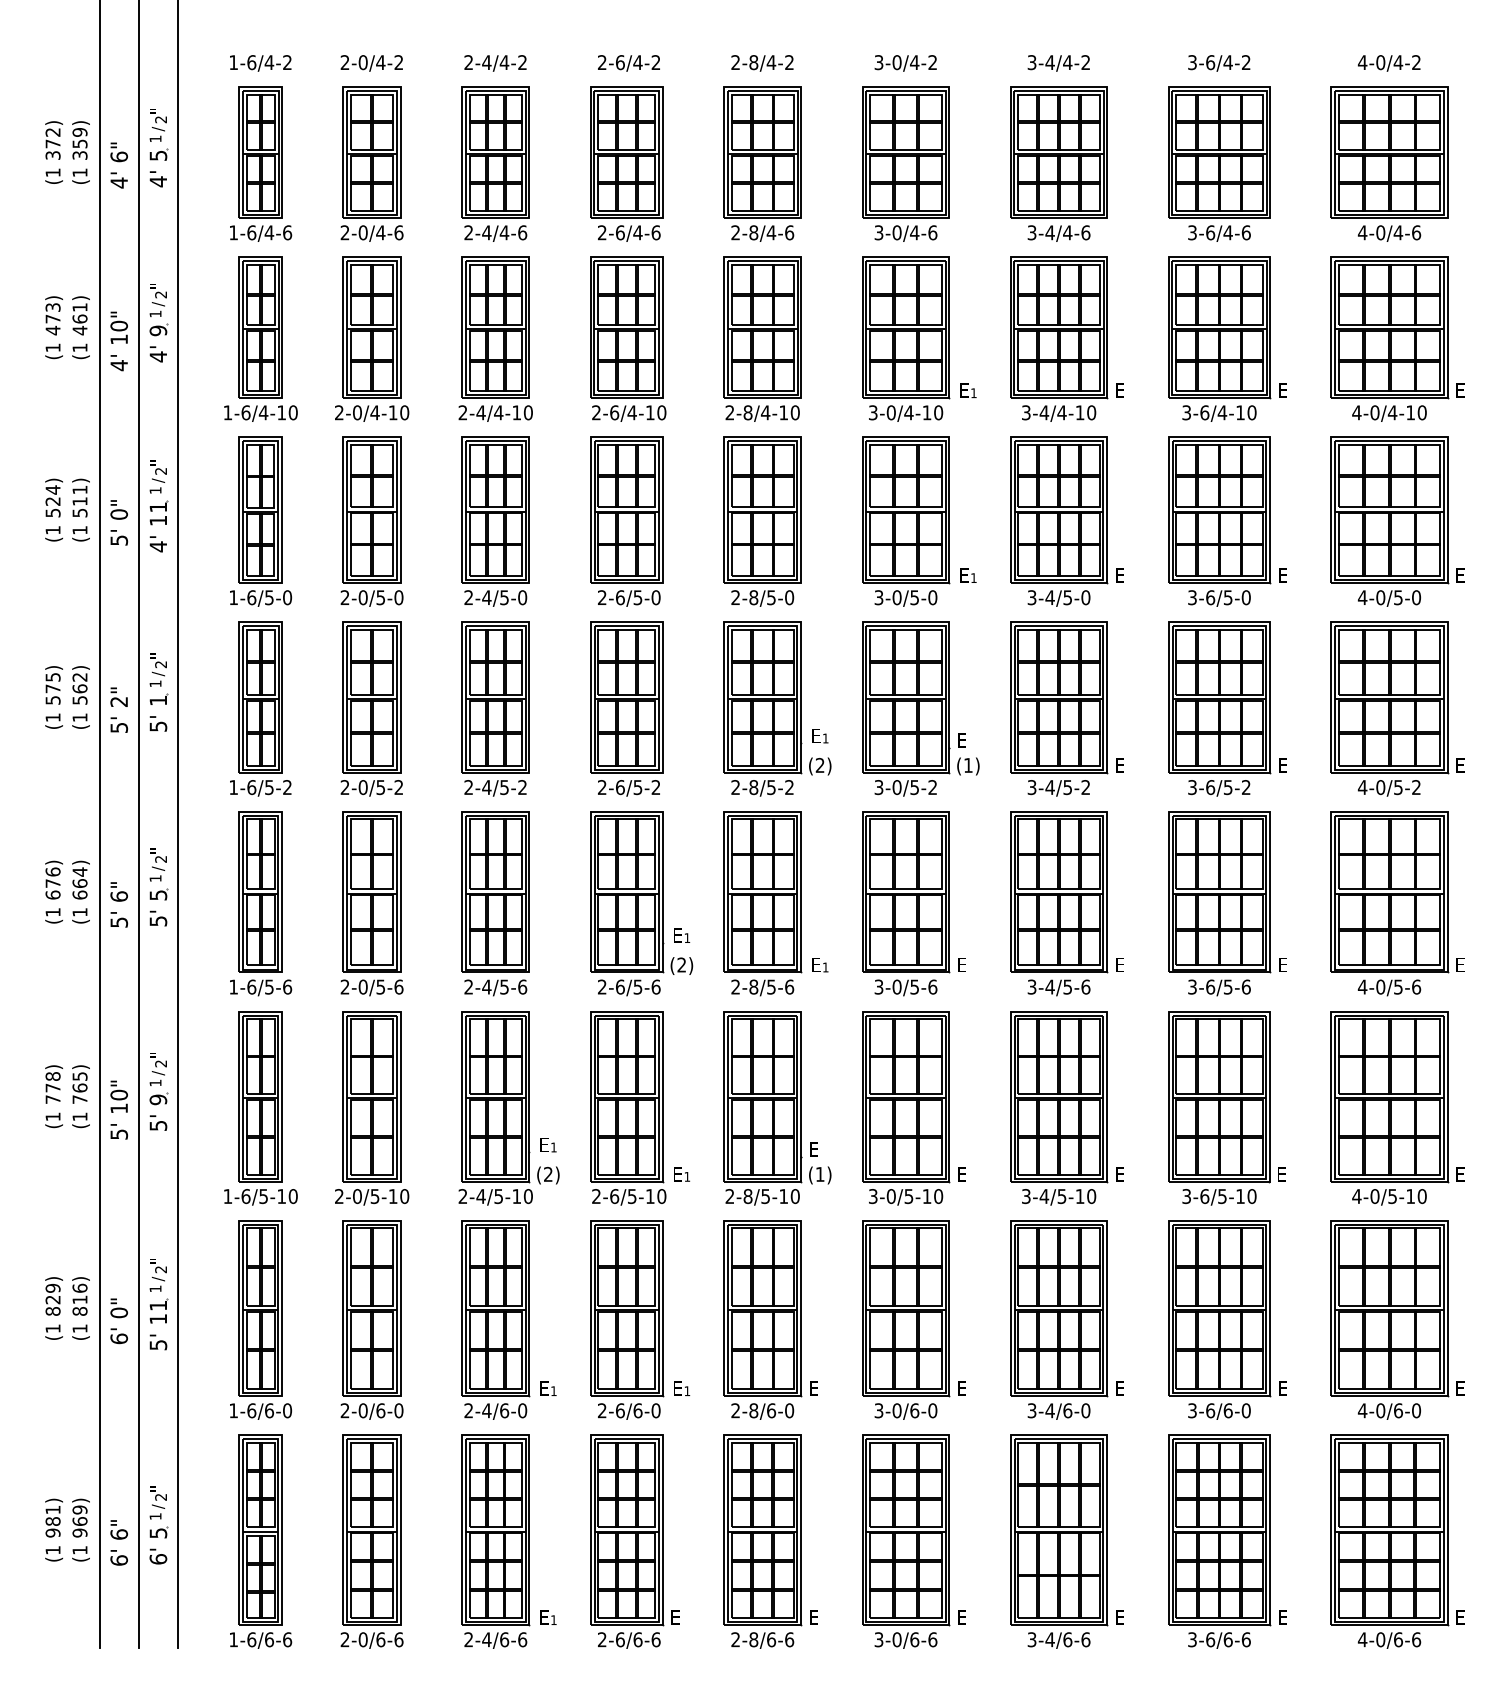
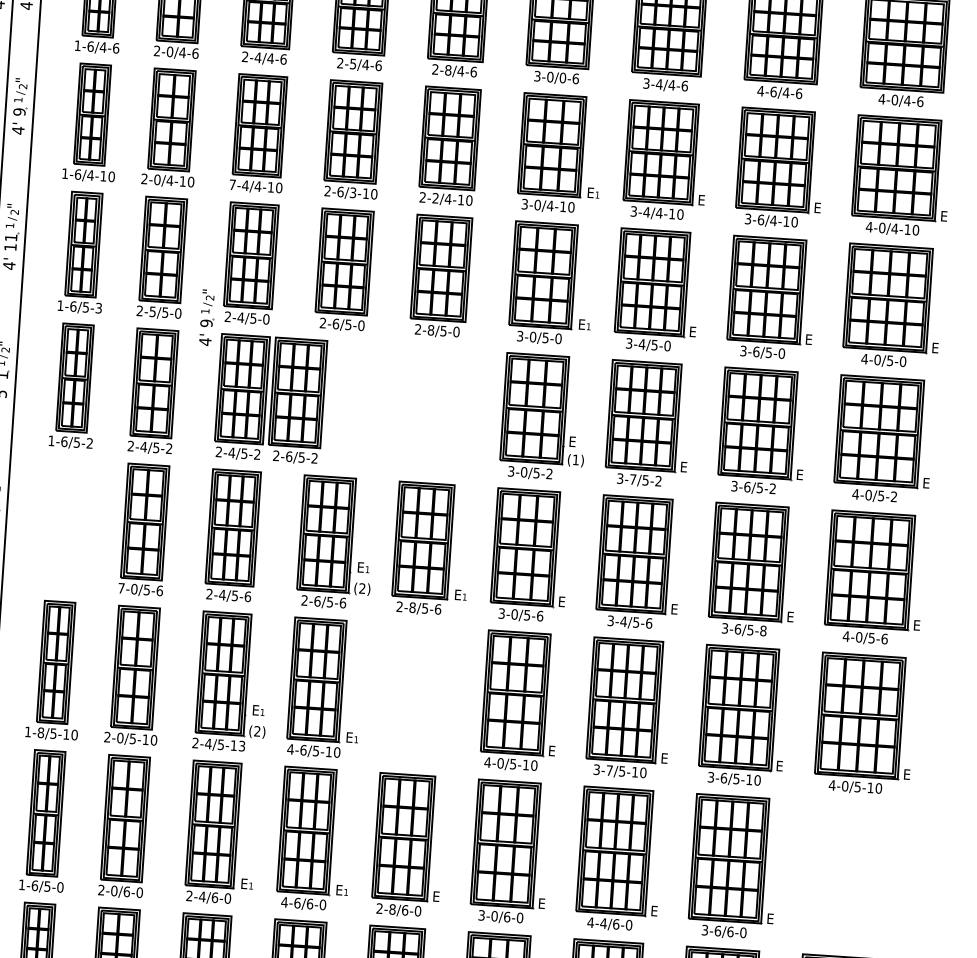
text: (620, 232) -> (353, 63), 2-6/4-6 -> 2-5/4-6
text: (914, 232) -> (562, 77), 3-0/4-6 -> 3-0/0-6
text: (1192, 232) -> (760, 90), 3-6/4-6 -> 4-6/4-6
text: (462, 412) -> (232, 184), 2-4/4-10 -> 7-4/4-10
text: (631, 412) -> (352, 192), 2-6/4-10 -> 2-6/3-10
text: (747, 412) -> (435, 198), 2-8/4-10 -> 2-2/4-10
text: (287, 597) -> (98, 308), 1-6/5-0 -> 1-6/5-3
text: (362, 597) -> (152, 311), 2-0/5-0 -> 2-5/5-0
part: (439, 601) -> (206, 318), added
part: (626, 708) -> (297, 400), moved
part: (777, 708) -> (442, 410), removed
text: (362, 787) -> (143, 447), 2-0/5-2 -> 2-4/5-2
text: (1049, 787) -> (632, 479), 3-4/5-2 -> 3-7/5-2
part: (261, 903) -> (65, 524), removed
text: (344, 986) -> (121, 587), 2-0/5-6 -> 7-0/5-6
text: (1245, 986) -> (762, 630), 3-6/5-6 -> 3-6/5-8
part: (777, 1108) -> (423, 695), removed
text: (245, 1196) -> (40, 732), 1-6/5-10 -> 1-8/5-10
text: (527, 1196) -> (241, 746), 2-4/5-10 -> 2-4/5-13
text: (596, 1196) -> (290, 749), 2-6/5-10 -> 4-6/5-10
text: (872, 1196) -> (487, 762), 3-0/5-10 -> 4-0/5-10
text: (1044, 1196) -> (609, 770), 3-4/5-10 -> 3-7/5-10
part: (1397, 1319) -> (855, 874), removed
text: (269, 1410) -> (47, 886), 1-6/6-0 -> 1-6/5-0
text: (601, 1410) -> (284, 902), 2-6/6-0 -> 4-6/6-0
text: (1031, 1410) -> (590, 922), 3-4/6-0 -> 4-4/6-0

